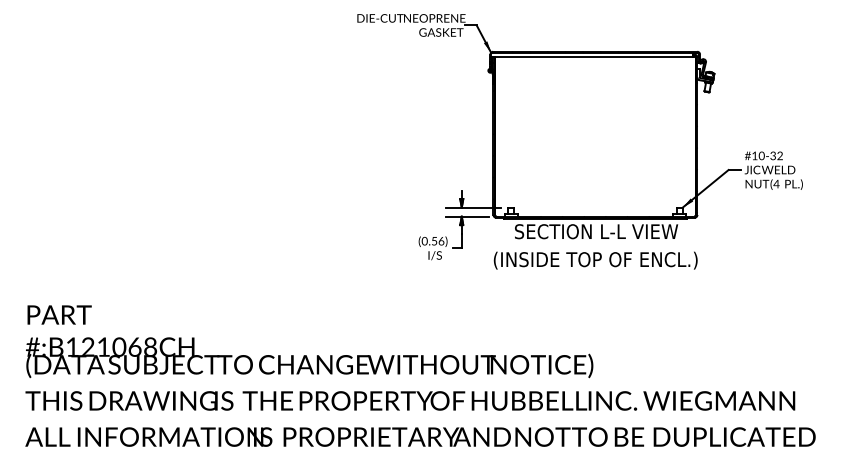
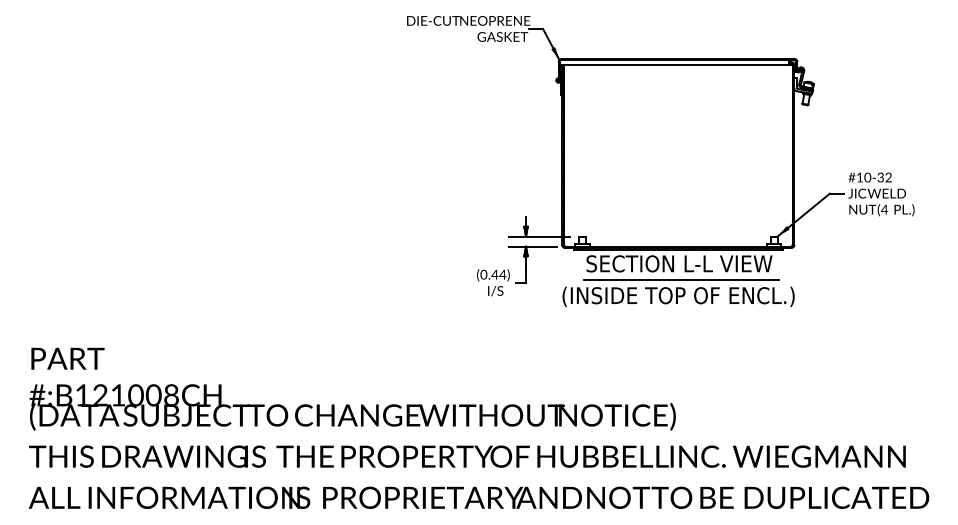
text: (437, 241) -> (498, 274), (0.56) -> (0.44)
line: (598, 246) -> (681, 280), added
text: (134, 346) -> (153, 394), #:B121068CH -> #:B121008CH

